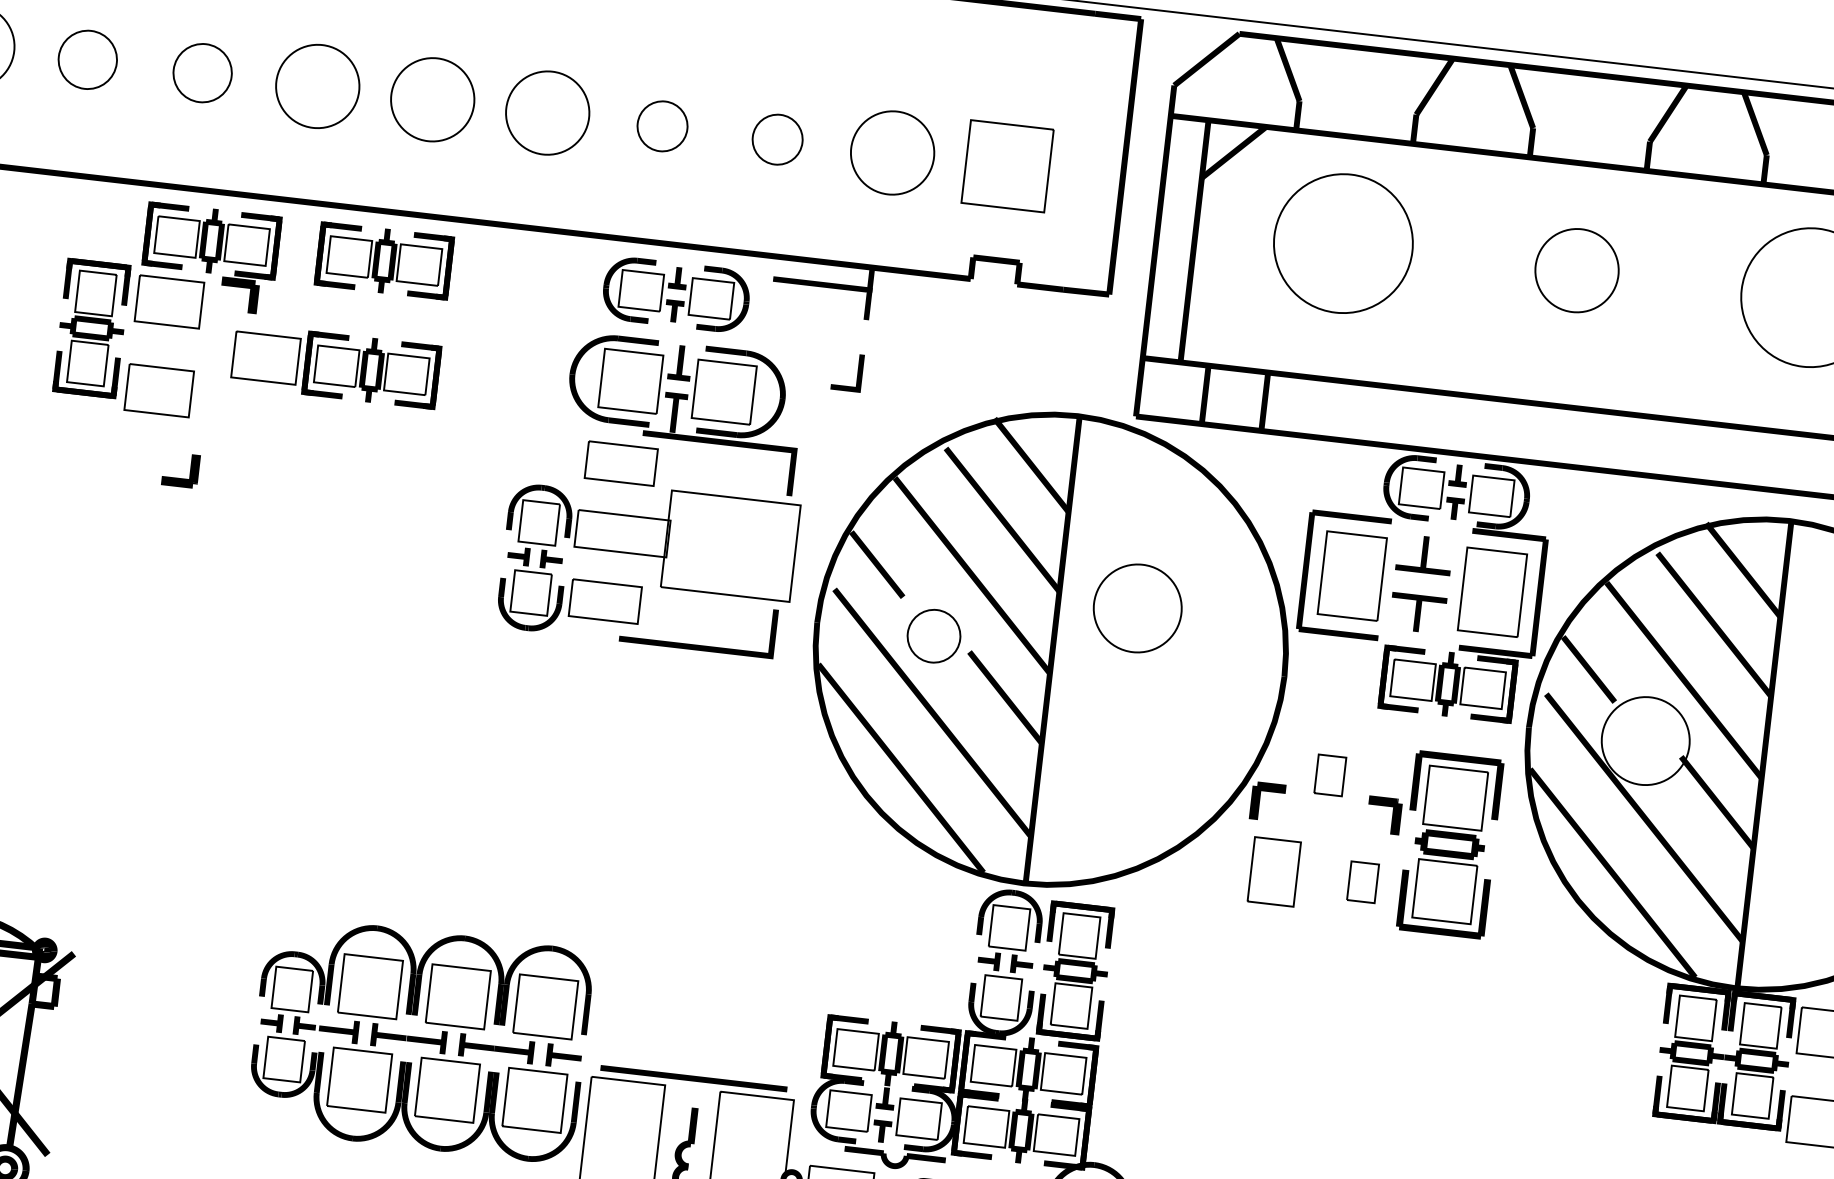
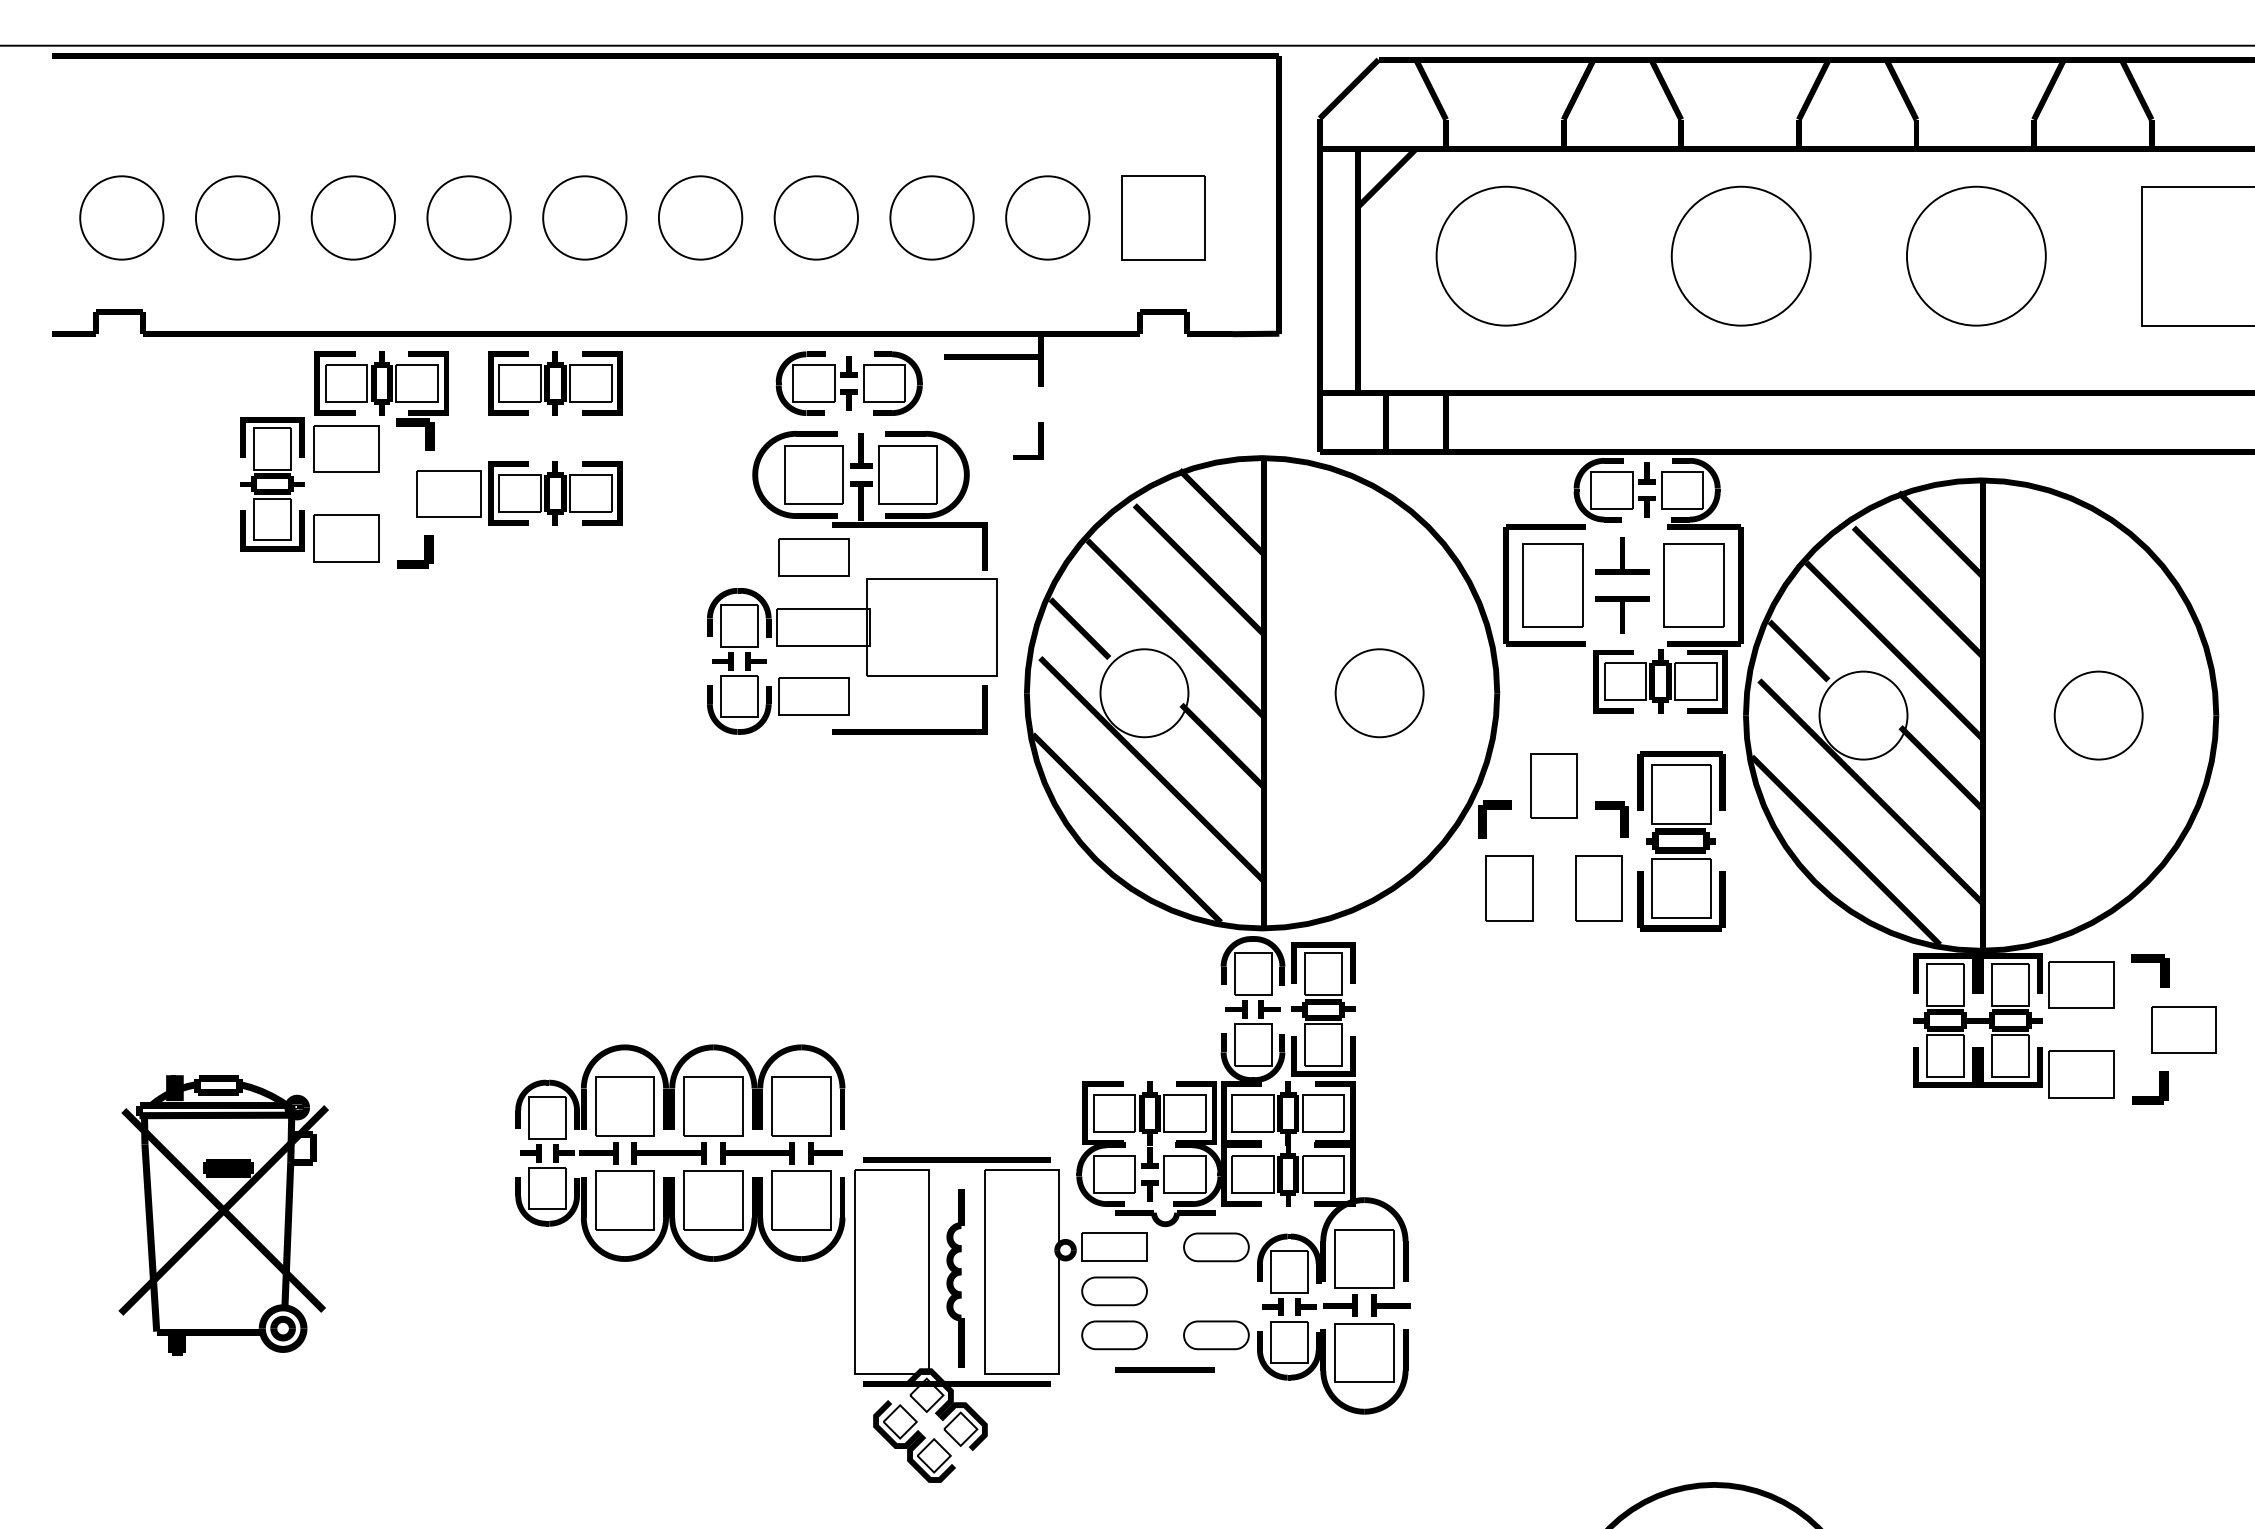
circle: (87, 59) -> (237, 217), size x1.43
circle: (201, 72) -> (352, 217), size x1.43
circle: (661, 125) -> (815, 217), size x1.67
circle: (777, 139) -> (931, 217), size x1.67
circle: (1576, 269) -> (1740, 255), size x1.67
part: (190, 470) -> (424, 551), moved
circle: (1137, 608) -> (1379, 693), moved
circle: (934, 636) -> (1144, 693), size x1.67
part: (1329, 774) -> (1553, 785), size x1.67
part: (1362, 882) -> (1598, 888), size x1.67

